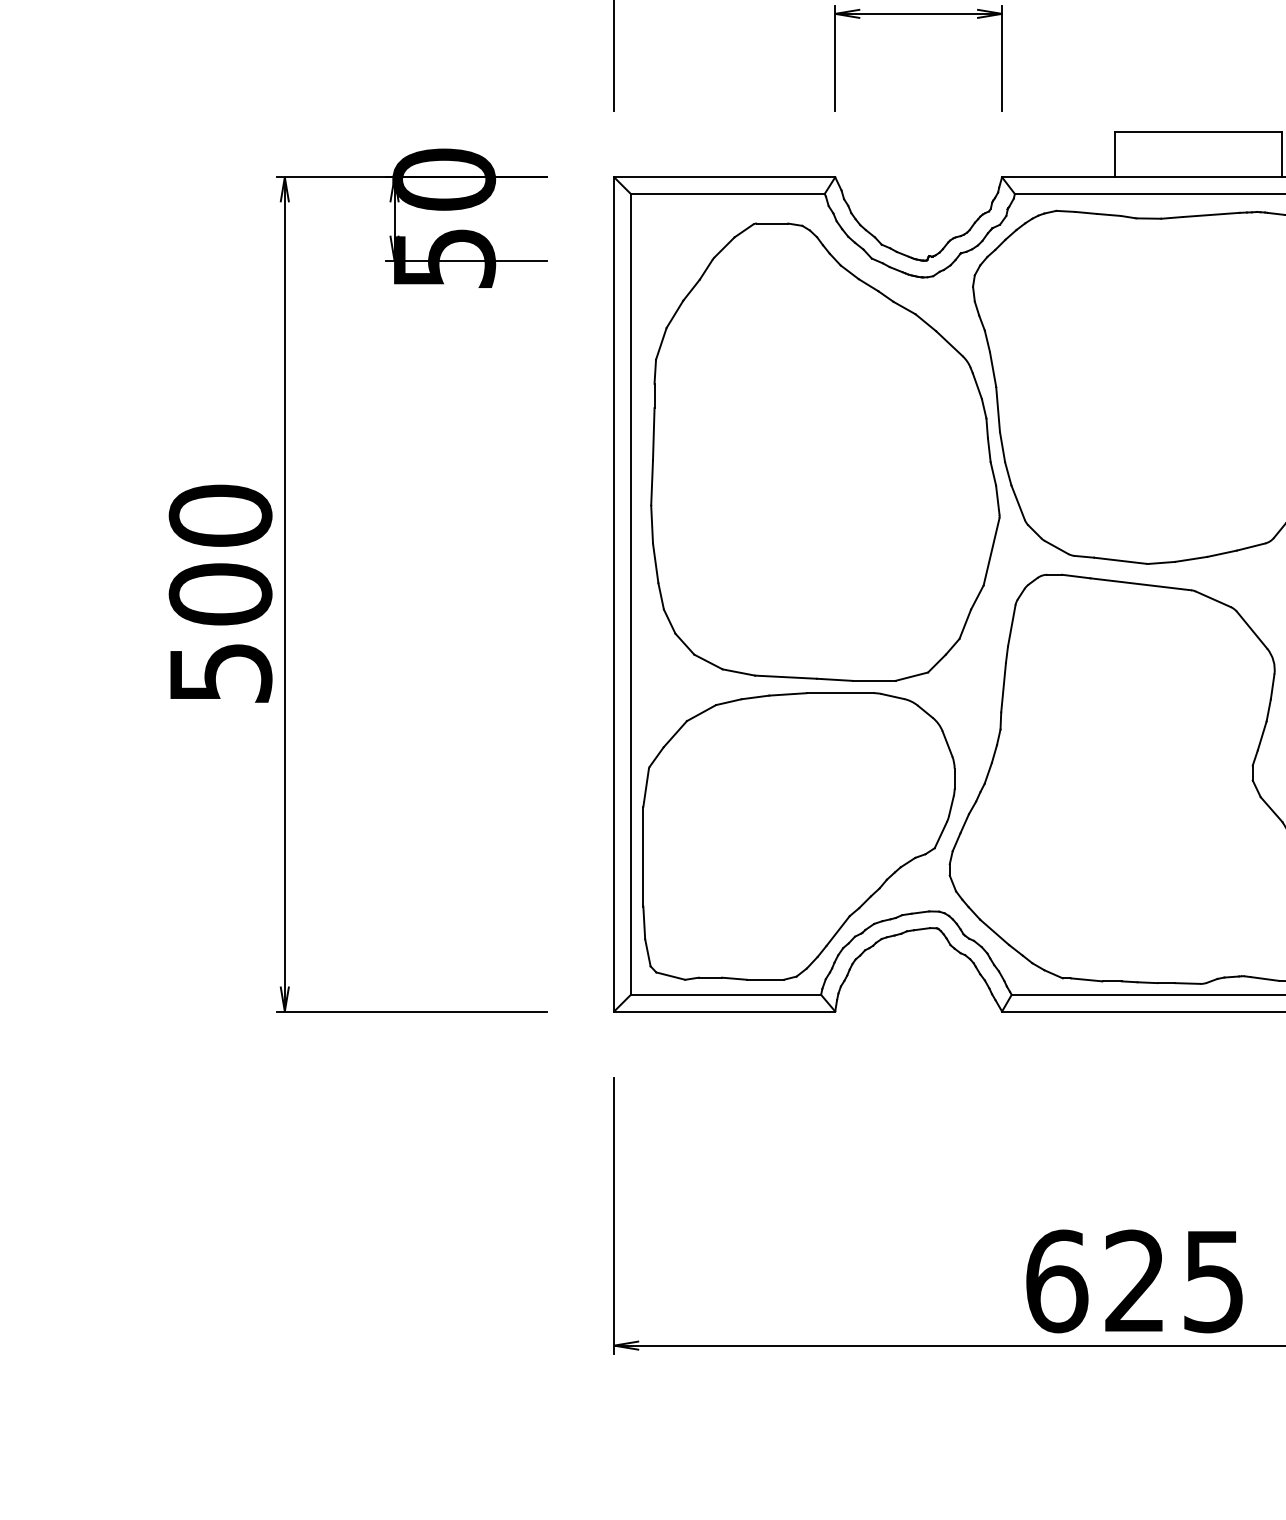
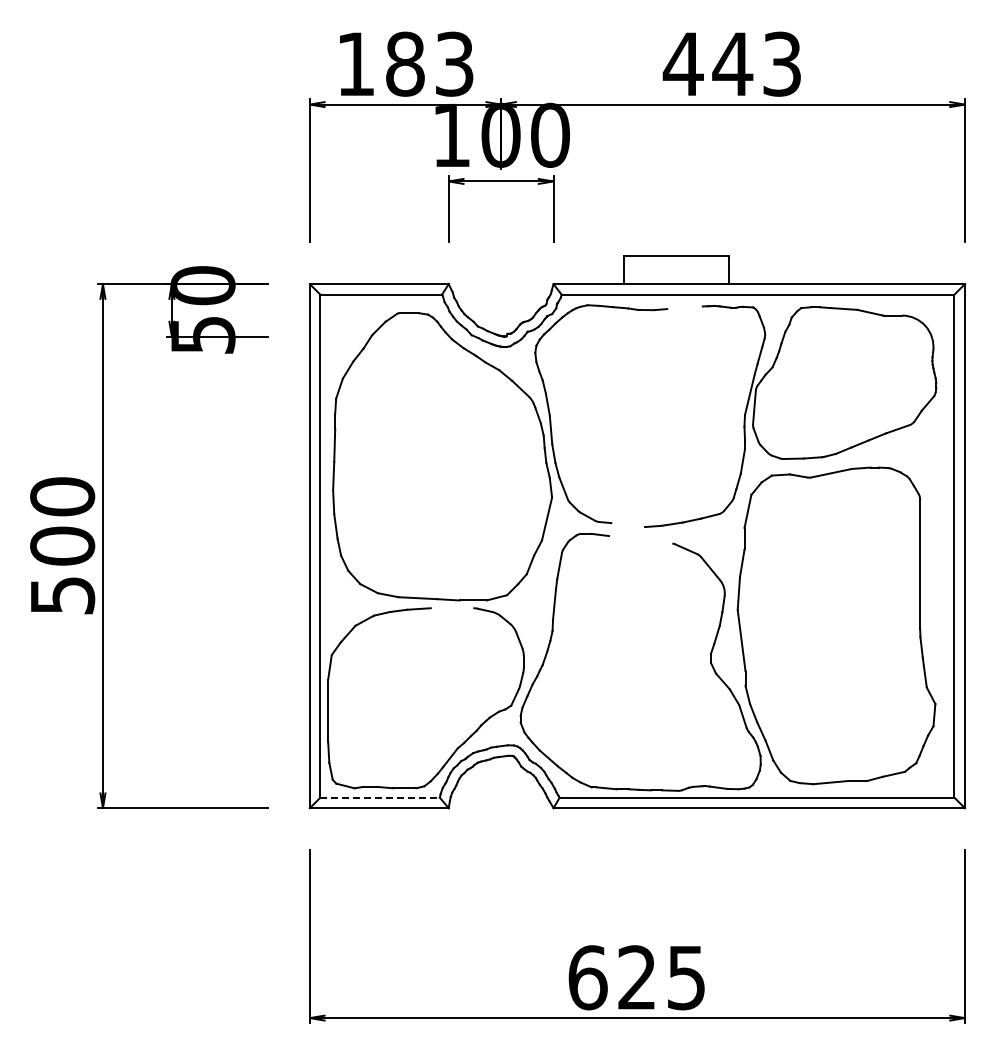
line: (1210, 214) -> (684, 307), removed
line: (1119, 559) -> (627, 524), removed
line: (1140, 583) -> (640, 539), removed
line: (839, 693) -> (451, 608), removed
line: (726, 994) -> (380, 797), solid -> dashed

